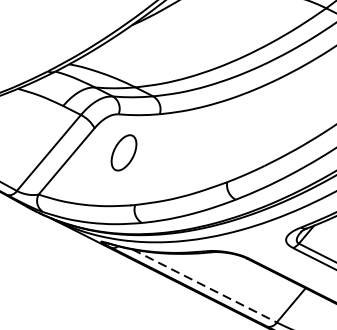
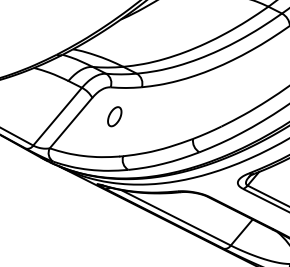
part: (123, 152) -> (114, 116), size x0.71
line: (205, 285) -> (176, 217), dashed -> solid

